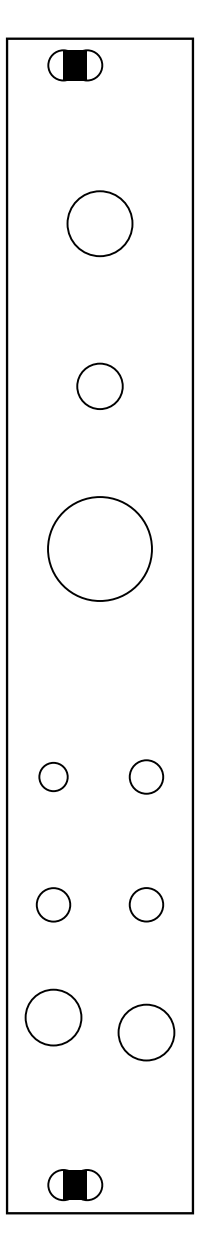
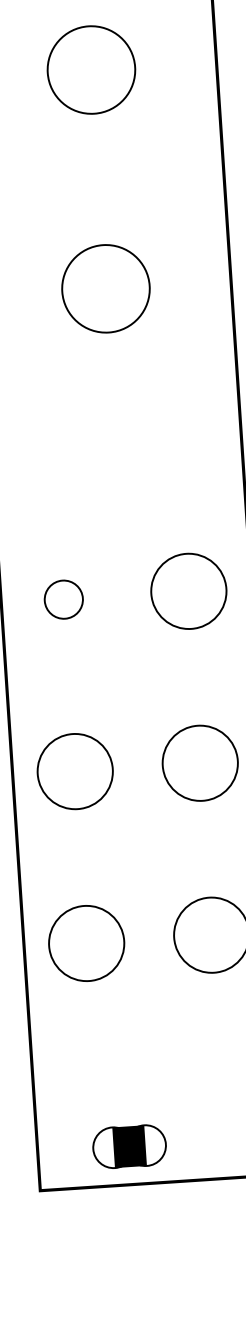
circle: (99, 385) -> (90, 68), size x1.43
circle: (99, 548) -> (105, 288), size x0.62
circle: (146, 776) -> (188, 590), size x1.67
circle: (53, 904) -> (75, 771), size x1.67
circle: (146, 904) -> (200, 762), size x1.67
circle: (53, 1017) -> (86, 943), moved

